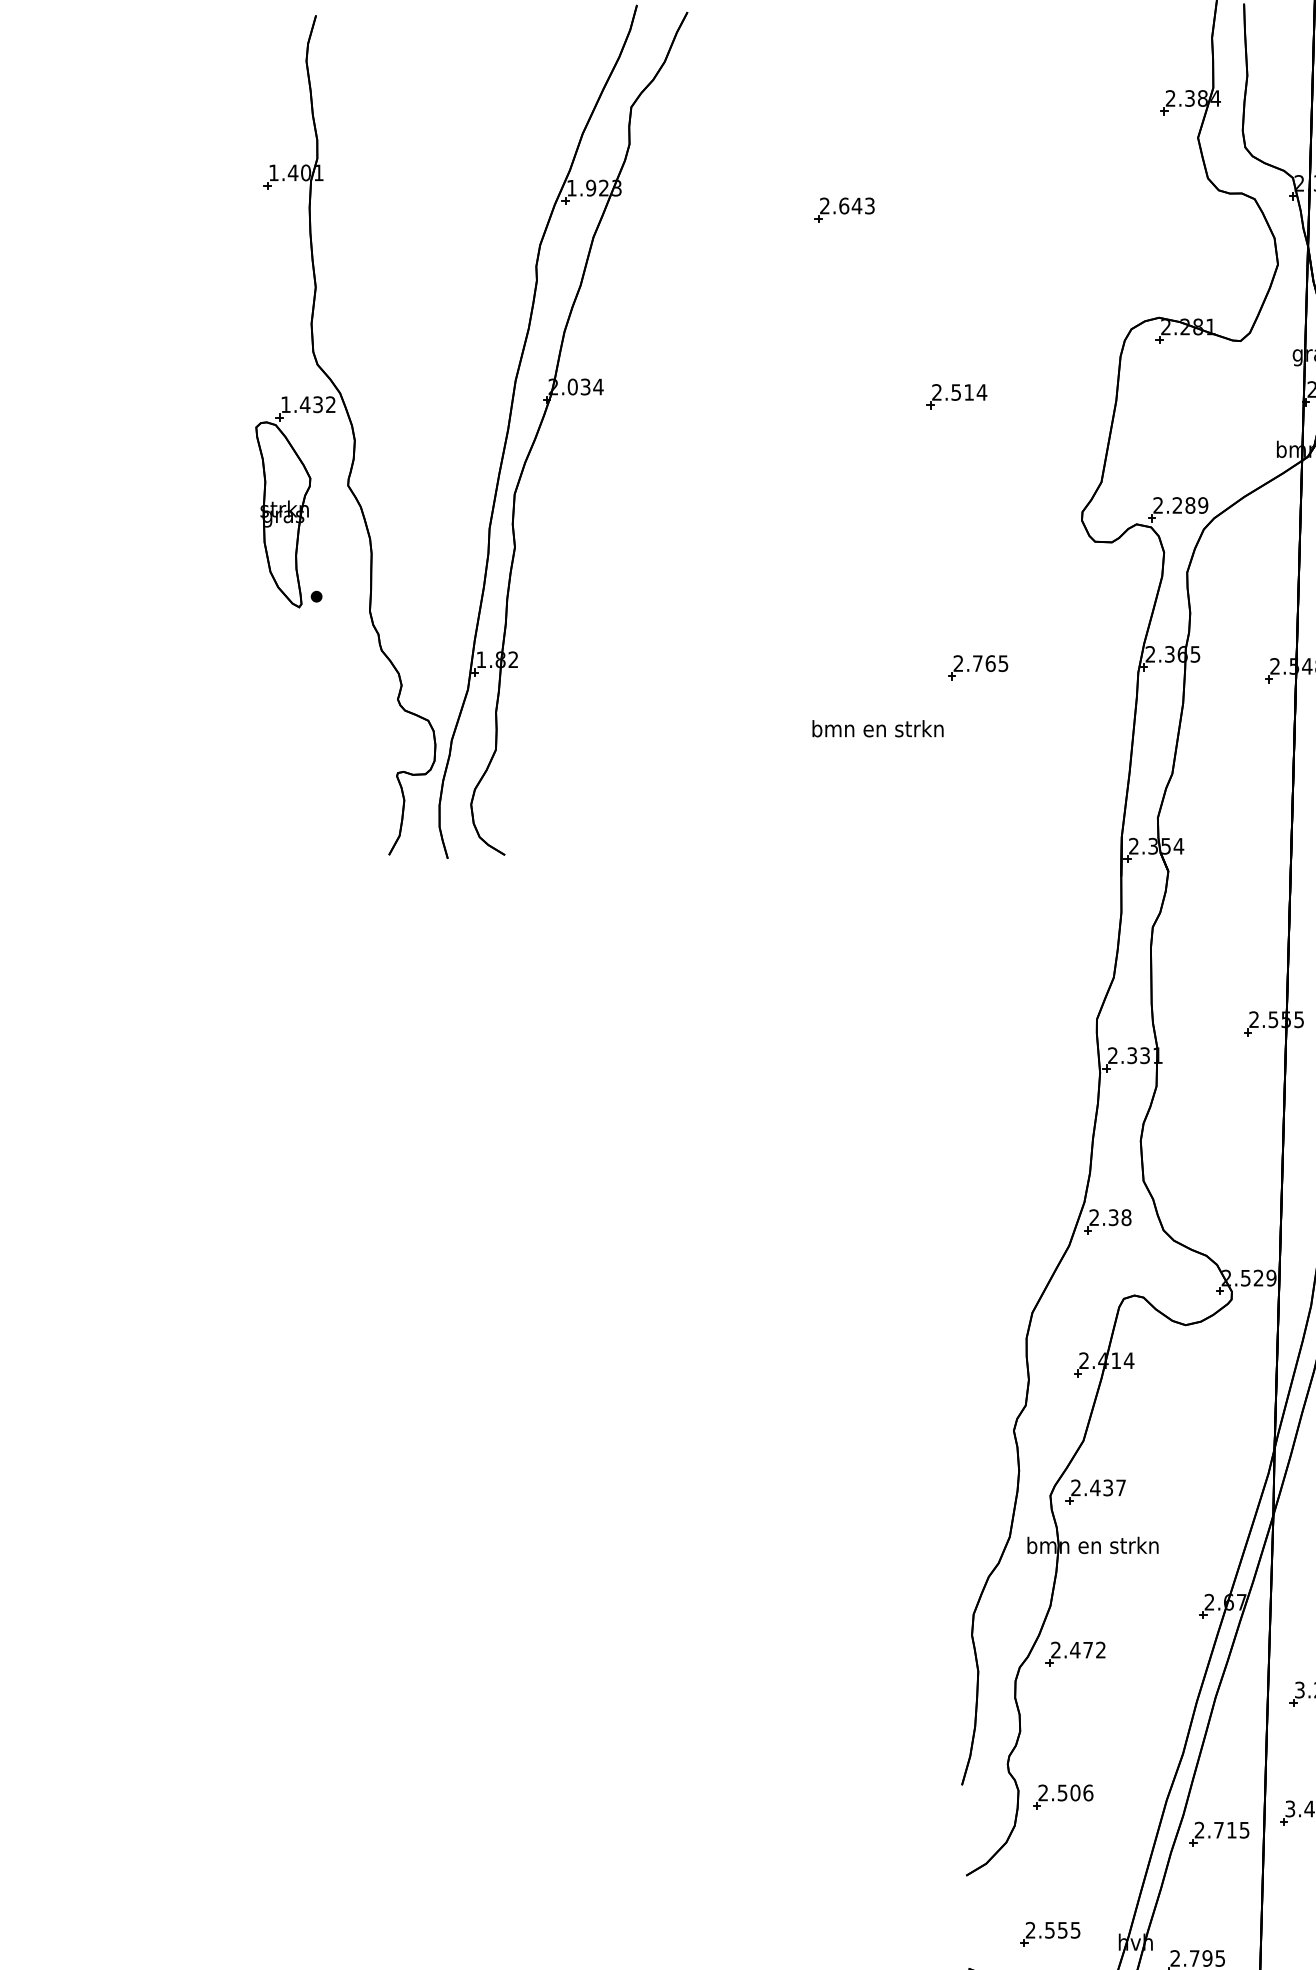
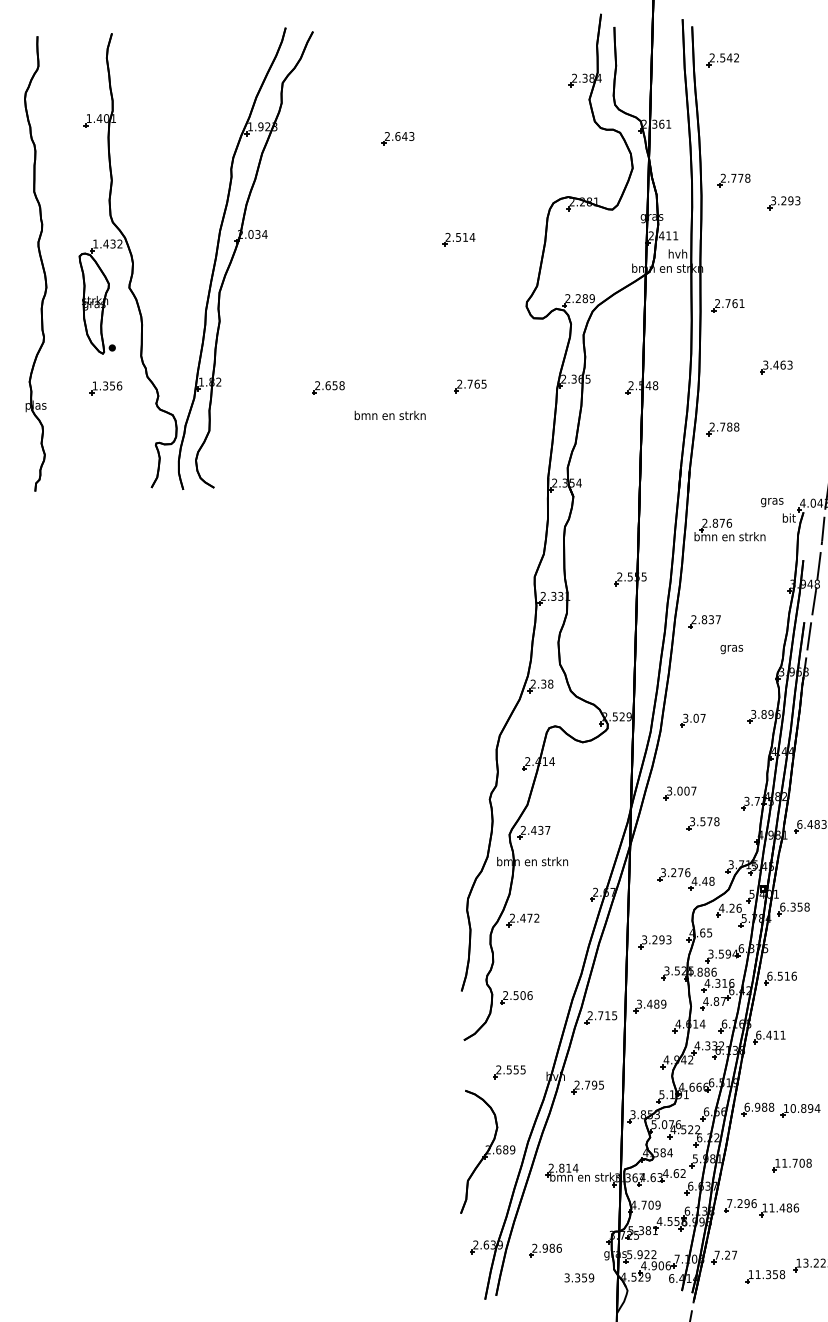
part: (174, 440) -> (35, 263), added
part: (715, 669) -> (328, 387), added
part: (304, 671) -> (105, 388), added
text: (876, 728) -> (389, 415), moved

